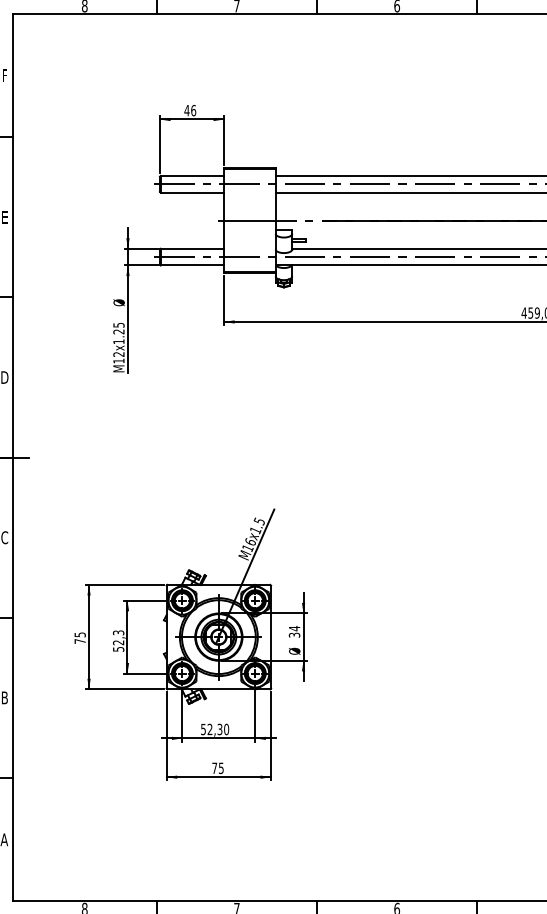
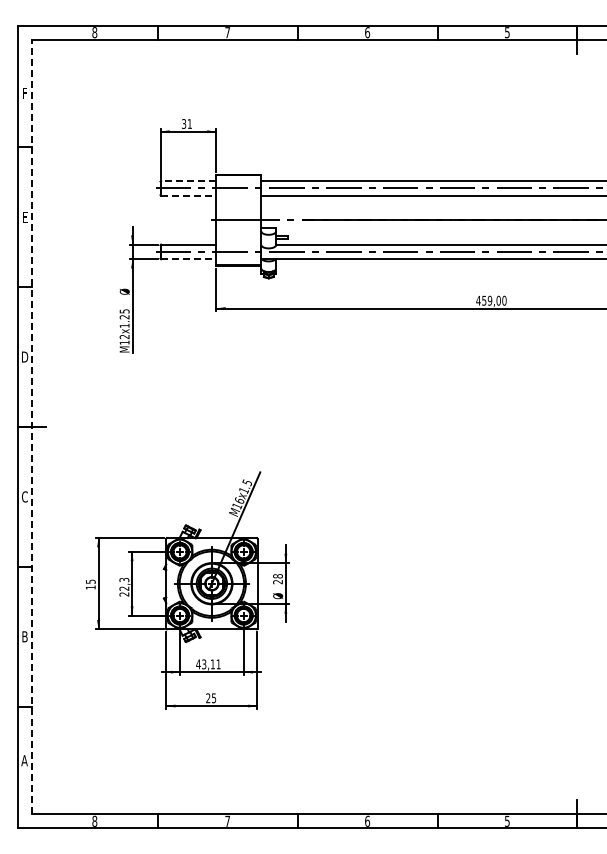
text: (189, 110) -> (186, 123), 46 -> 31
line: (192, 176) -> (188, 181), solid -> dashed
line: (192, 192) -> (188, 195), solid -> dashed
line: (192, 265) -> (188, 259), solid -> dashed
line: (13, 457) -> (32, 426), solid -> dashed
text: (293, 632) -> (277, 579), 34 -> 28
text: (79, 641) -> (90, 587), 75 -> 15
text: (118, 649) -> (124, 594), 52,3 -> 22,3
text: (214, 729) -> (208, 664), 52,30 -> 43,11
text: (214, 768) -> (208, 698), 75 -> 25

